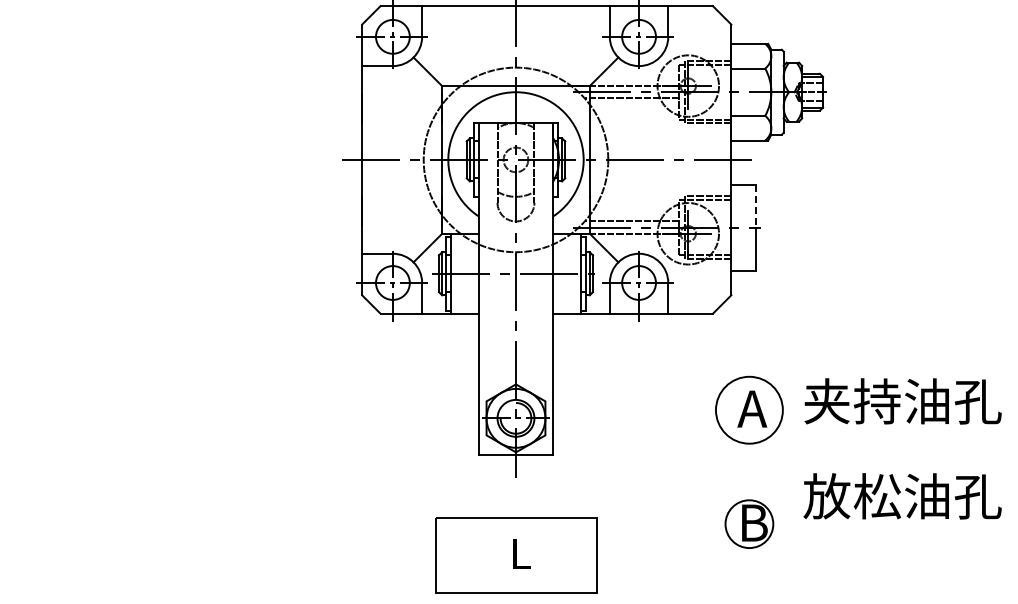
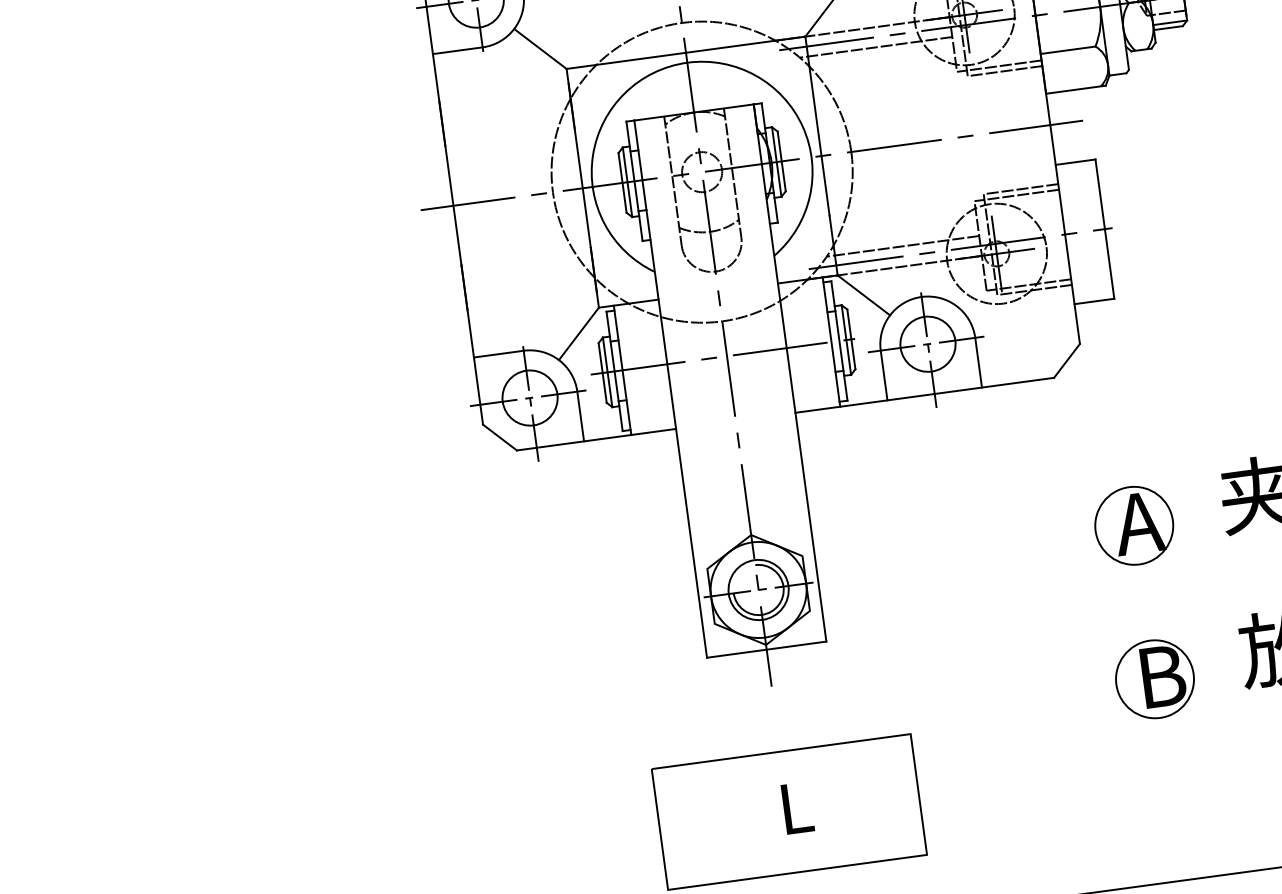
line: (755, 206) -> (1099, 195), dashed -> solid
circle: (749, 410) -> (1134, 526), size x0.71
part: (749, 523) -> (1154, 678), moved

